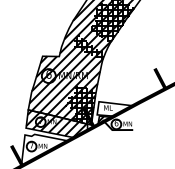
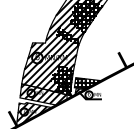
hatch: (112, 109) -> (86, 83), added
hatch: (42, 148) -> (32, 113), added

